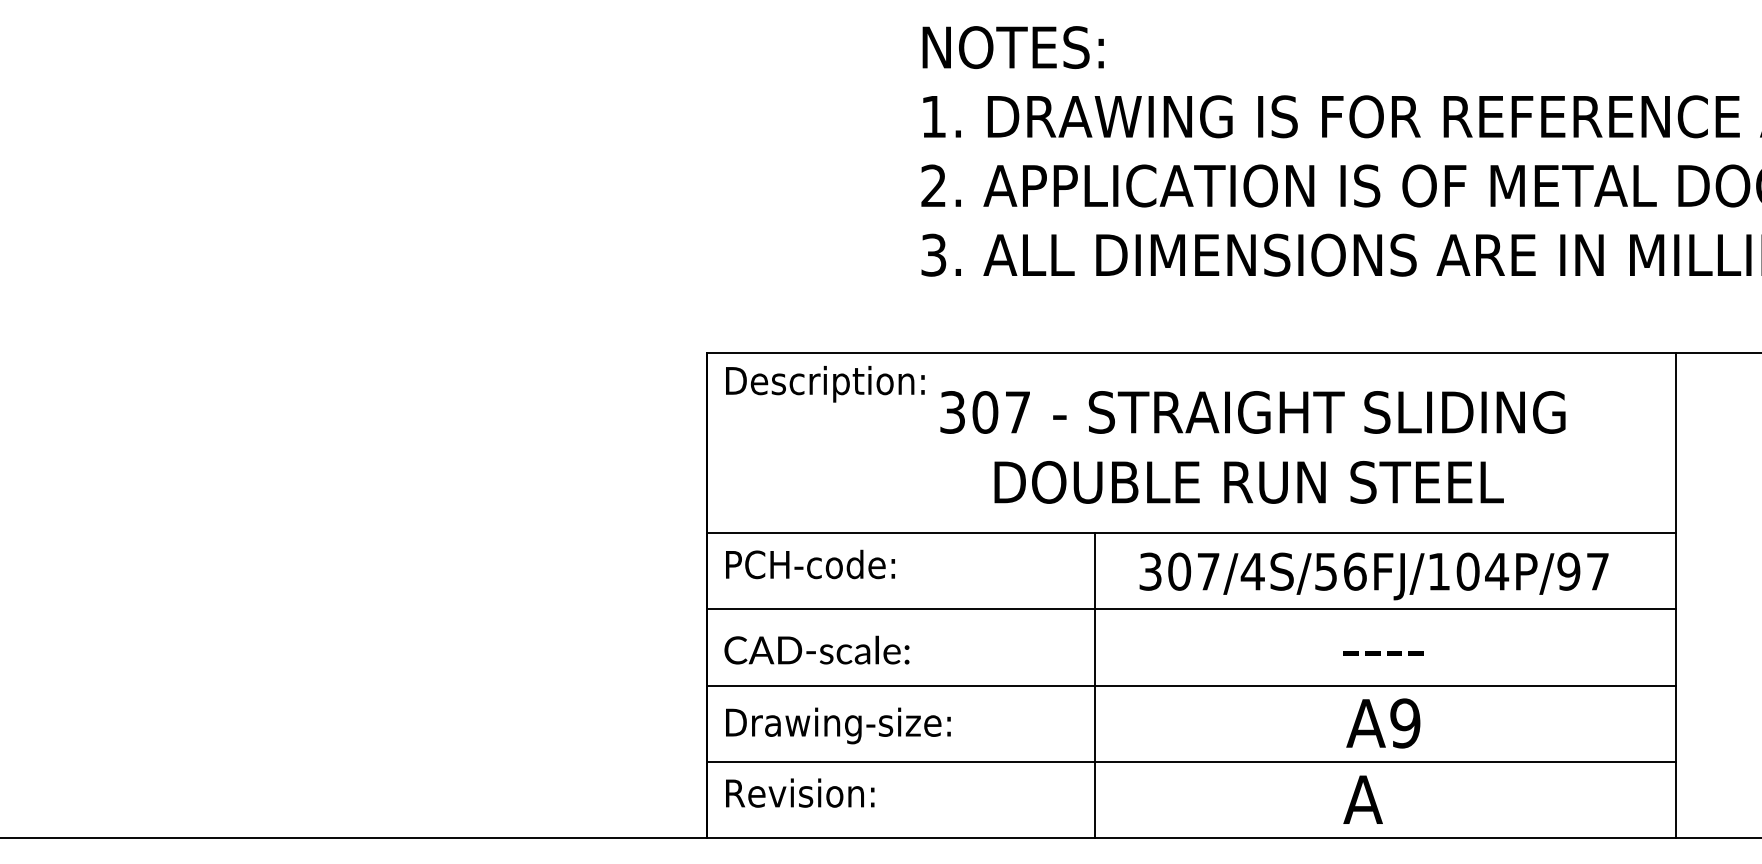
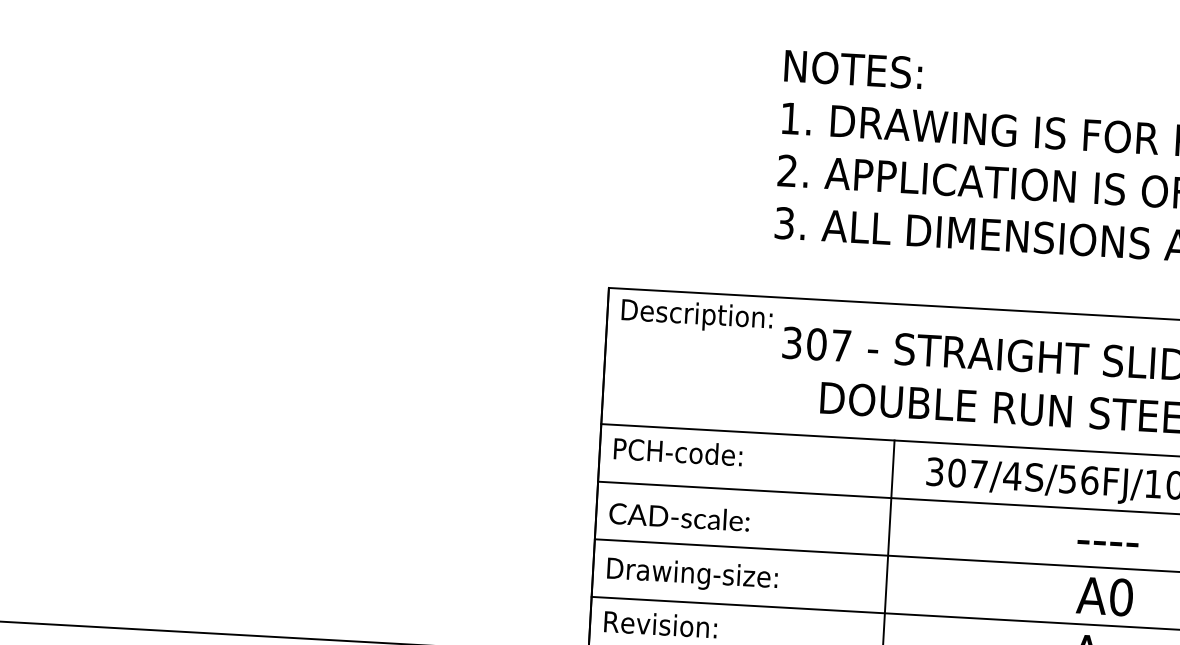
text: (1405, 723) -> (1121, 597), A9 -> A0

